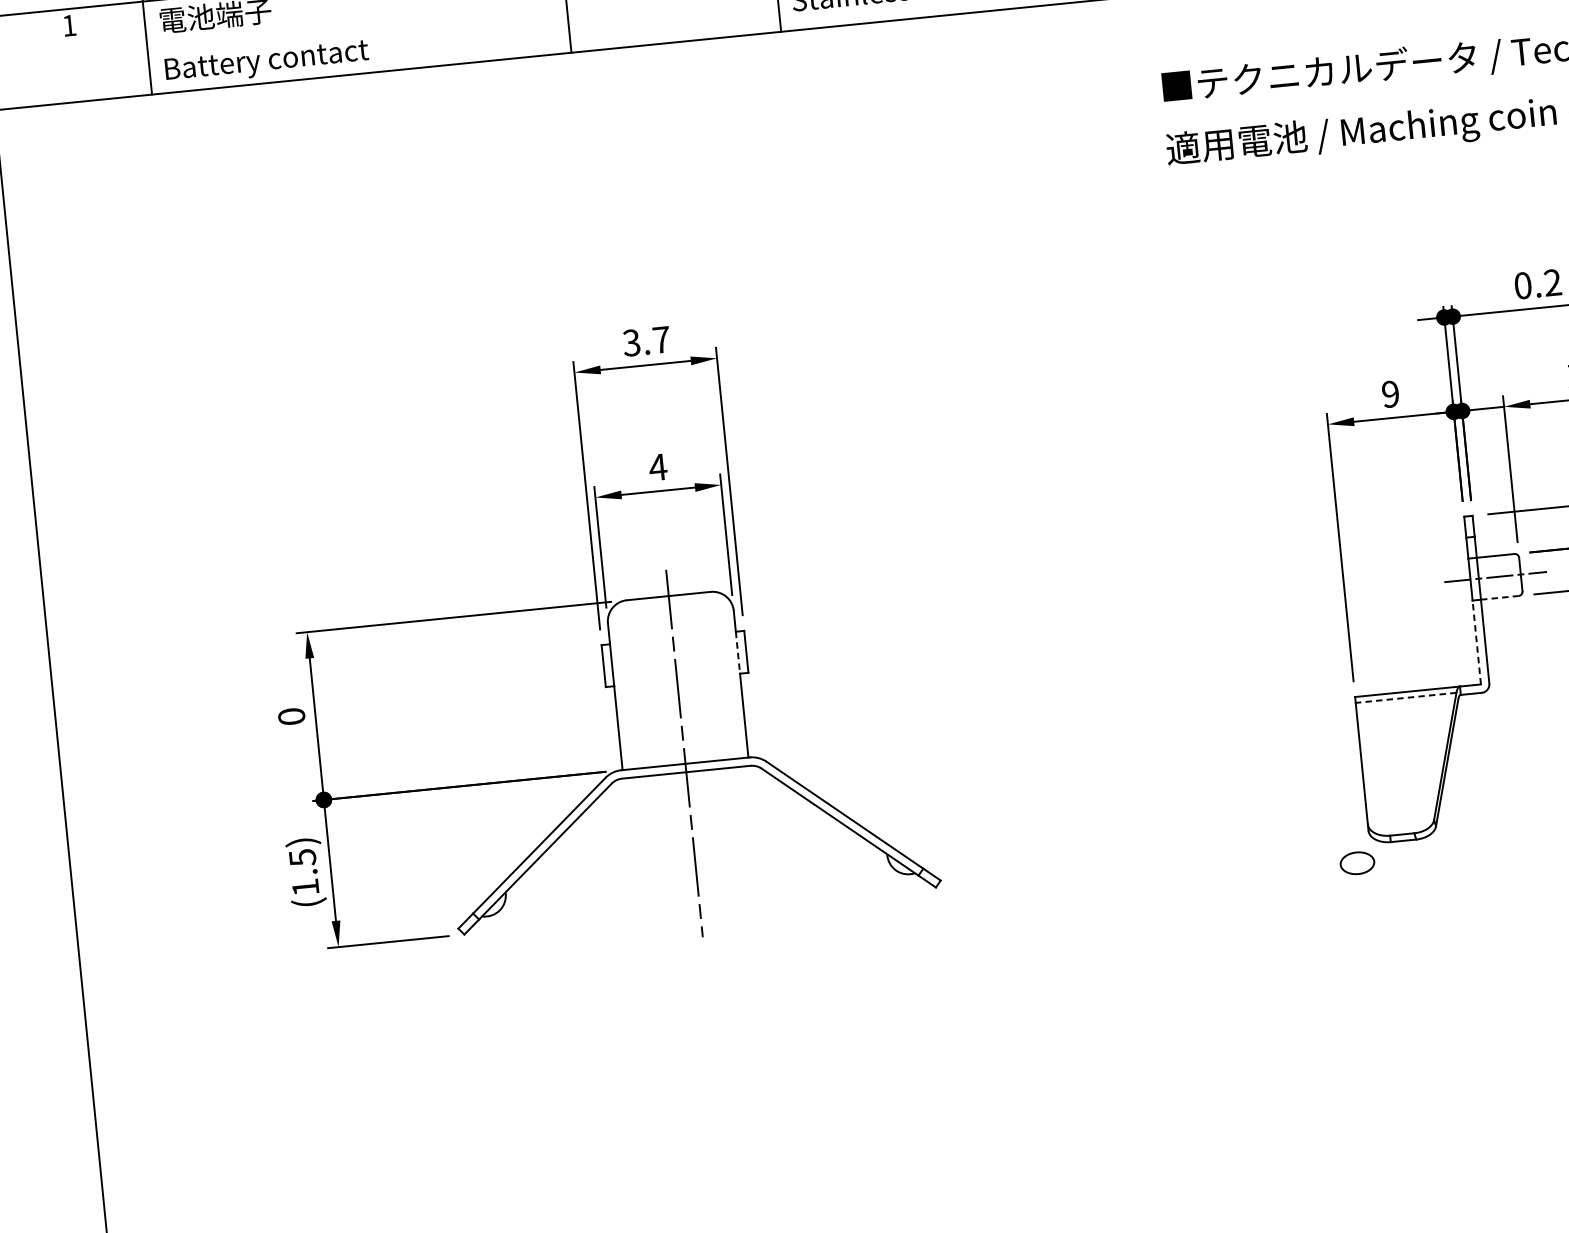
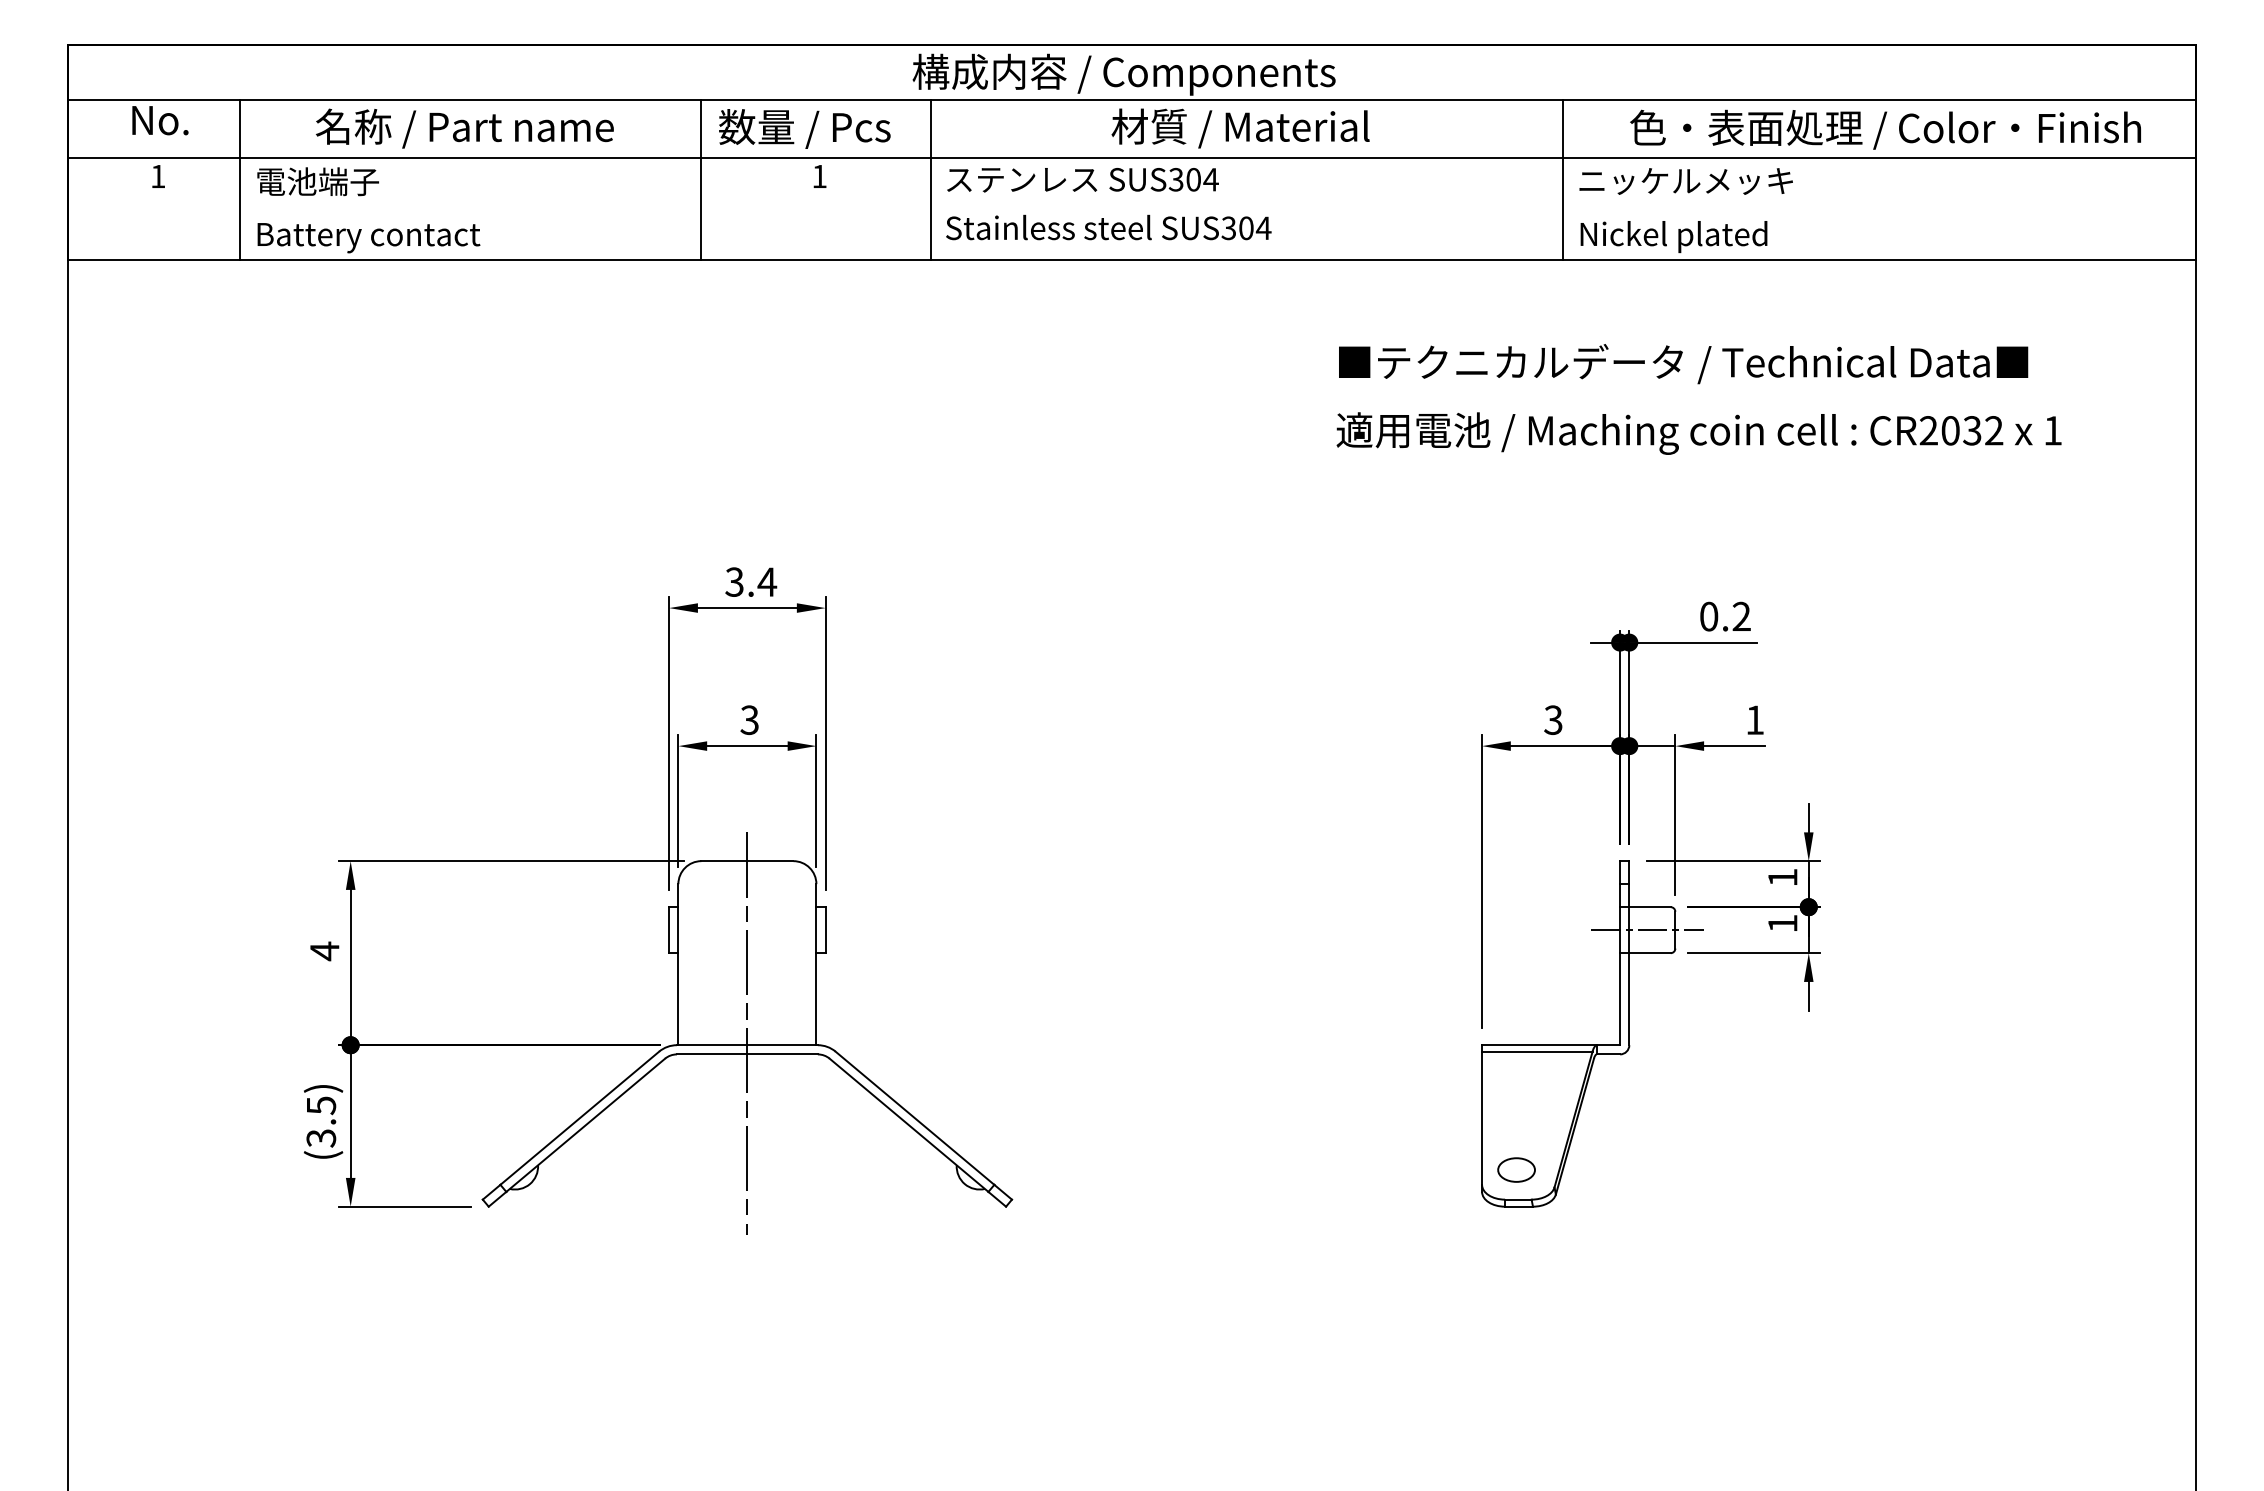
text: (661, 339) -> (767, 581), 3.7 -> 3.4
text: (1390, 393) -> (1553, 719), 9 -> 3
text: (657, 467) -> (749, 720), 4 -> 3
line: (1500, 598) -> (1650, 953), dashed -> solid
line: (1477, 641) -> (1620, 998), dashed -> solid
line: (738, 653) -> (816, 930), dashed -> solid
line: (1405, 697) -> (1536, 1051), dashed -> solid
text: (291, 716) -> (324, 951), 0 -> 4
part: (1357, 862) -> (1516, 1169), moved
text: (305, 887) -> (321, 1138), (1.5) -> (3.5)

